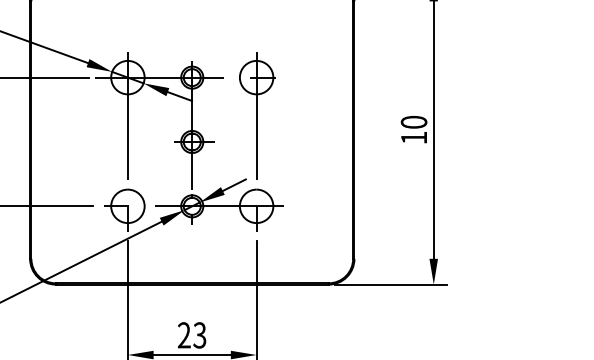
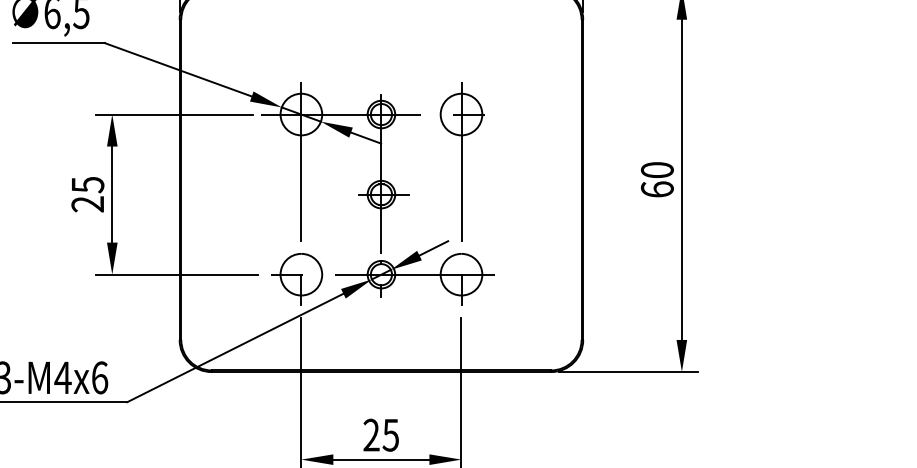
text: (413, 137) -> (656, 189), 10 -> 60
text: (199, 334) -> (390, 434), 23 -> 25

